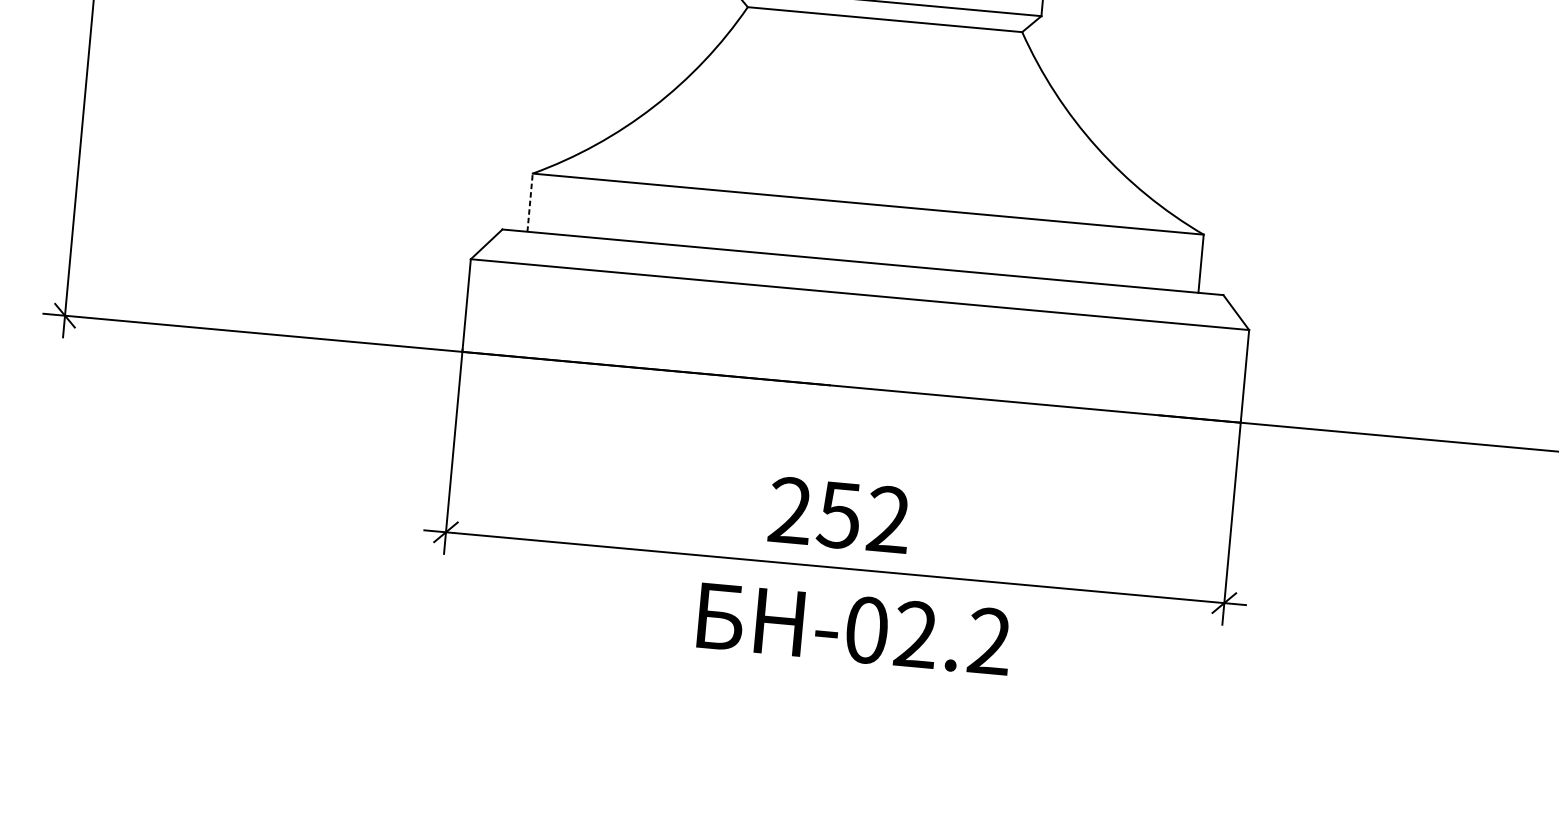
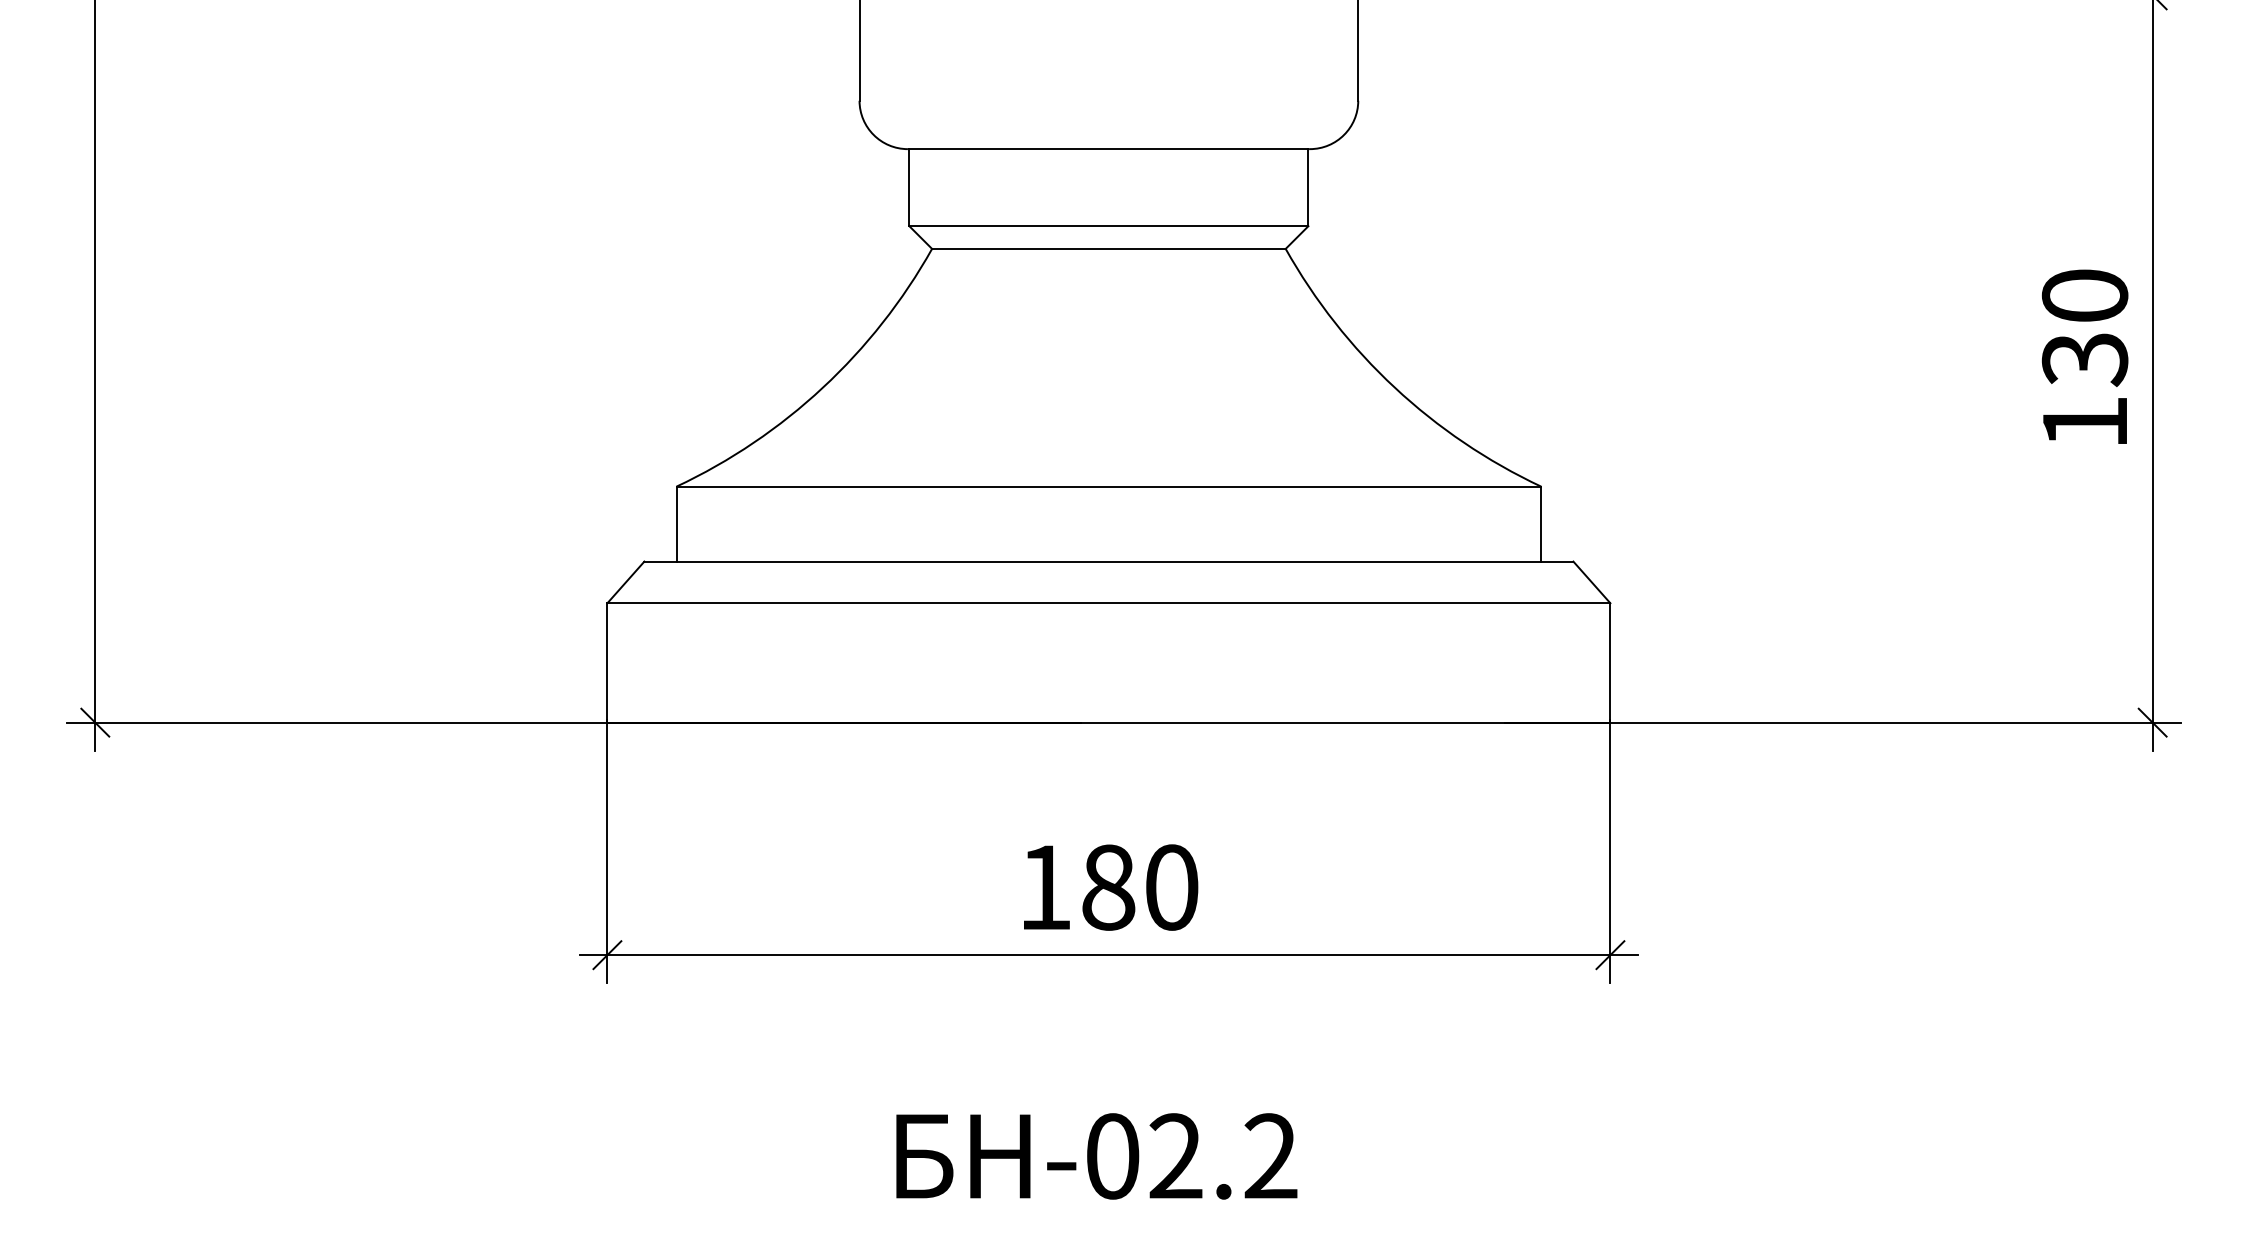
line: (530, 202) -> (676, 523), dashed -> solid
text: (839, 515) -> (1108, 887), 252 -> 180
text: (854, 629) -> (1096, 1156), moved

